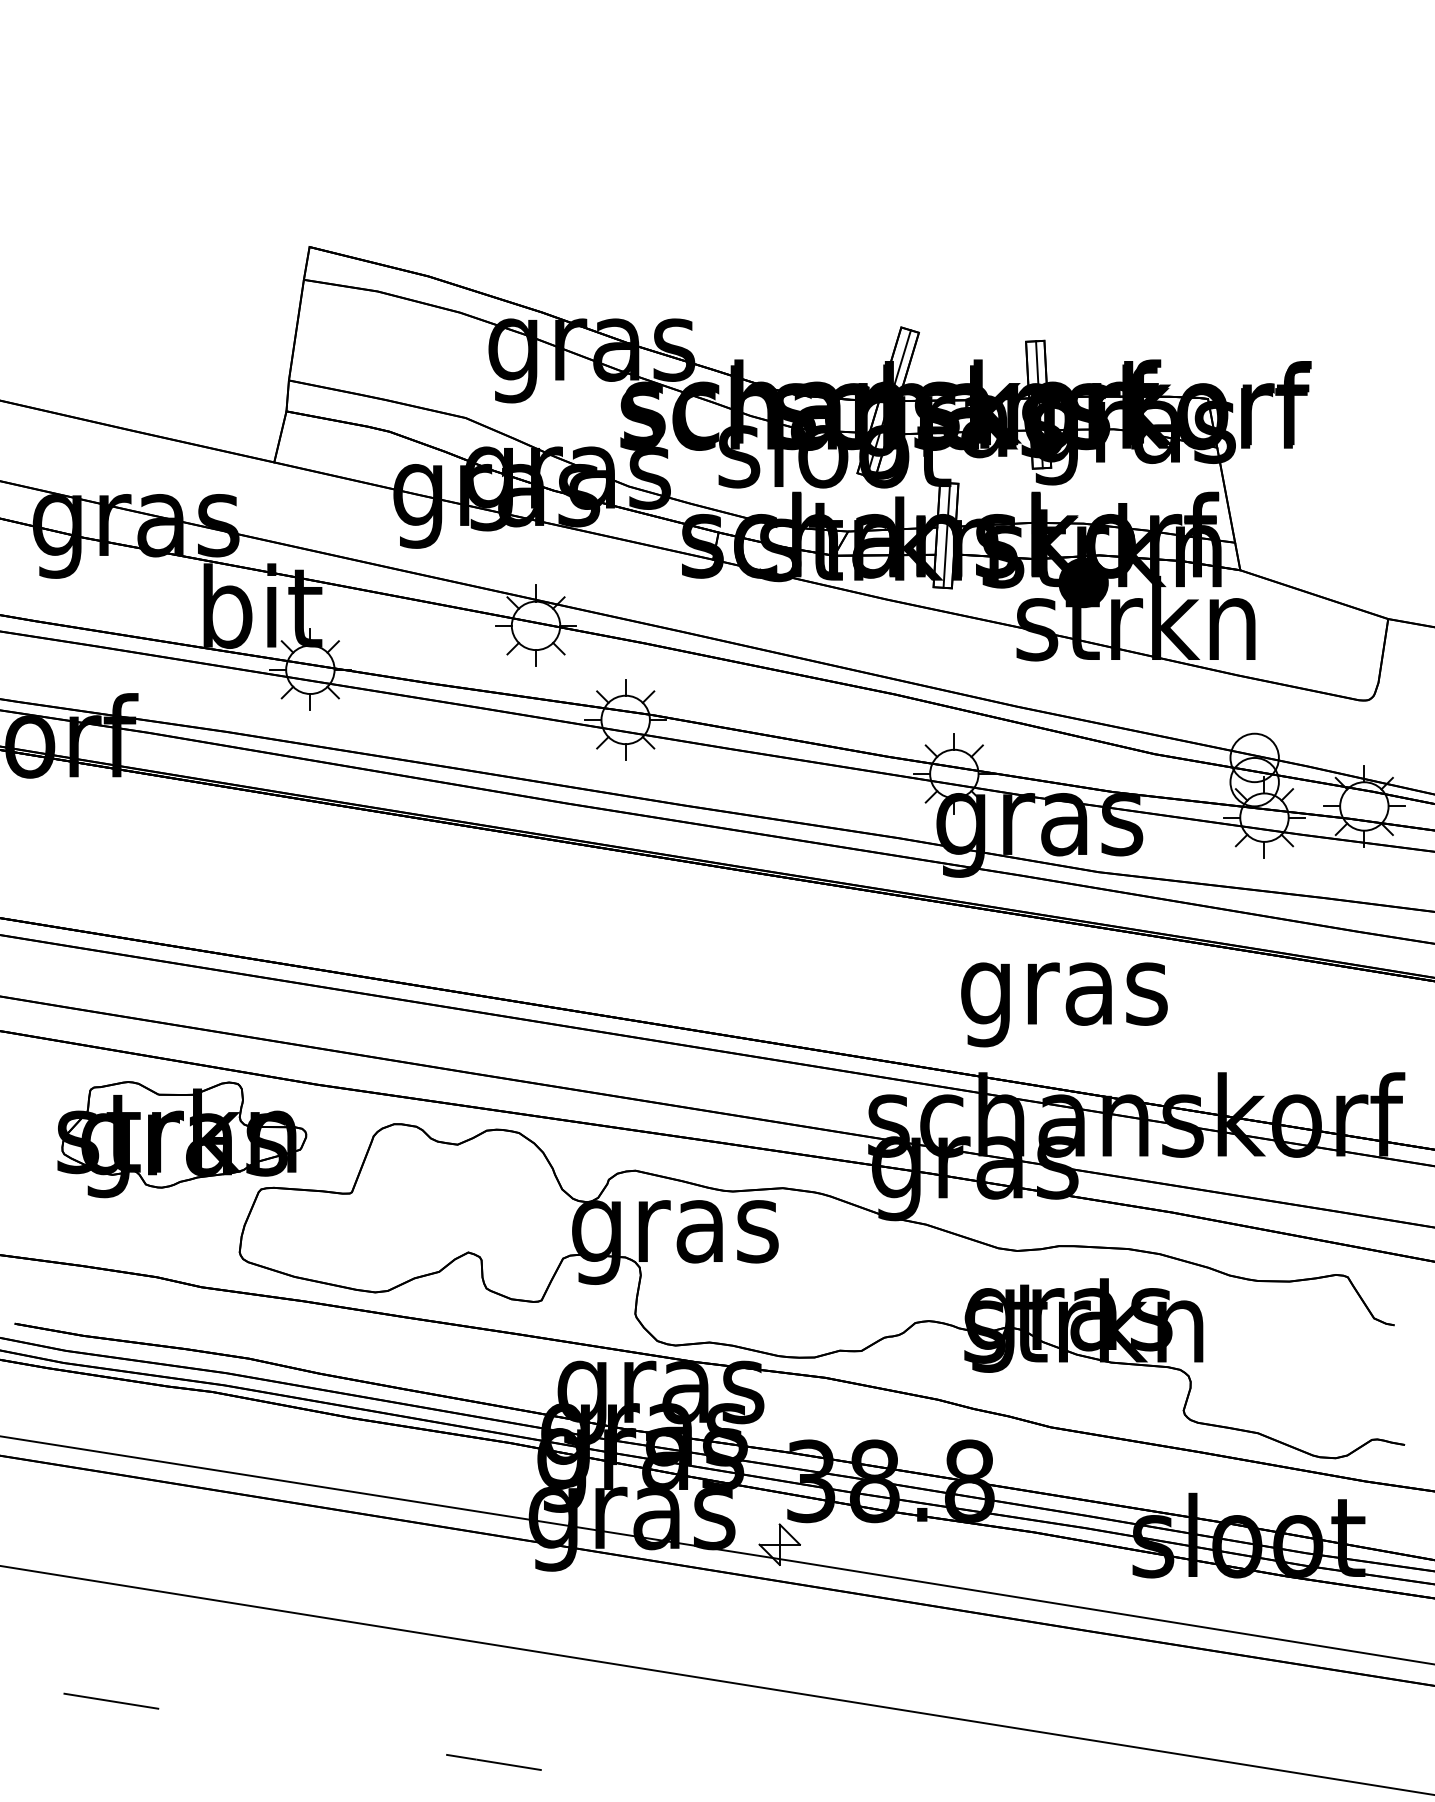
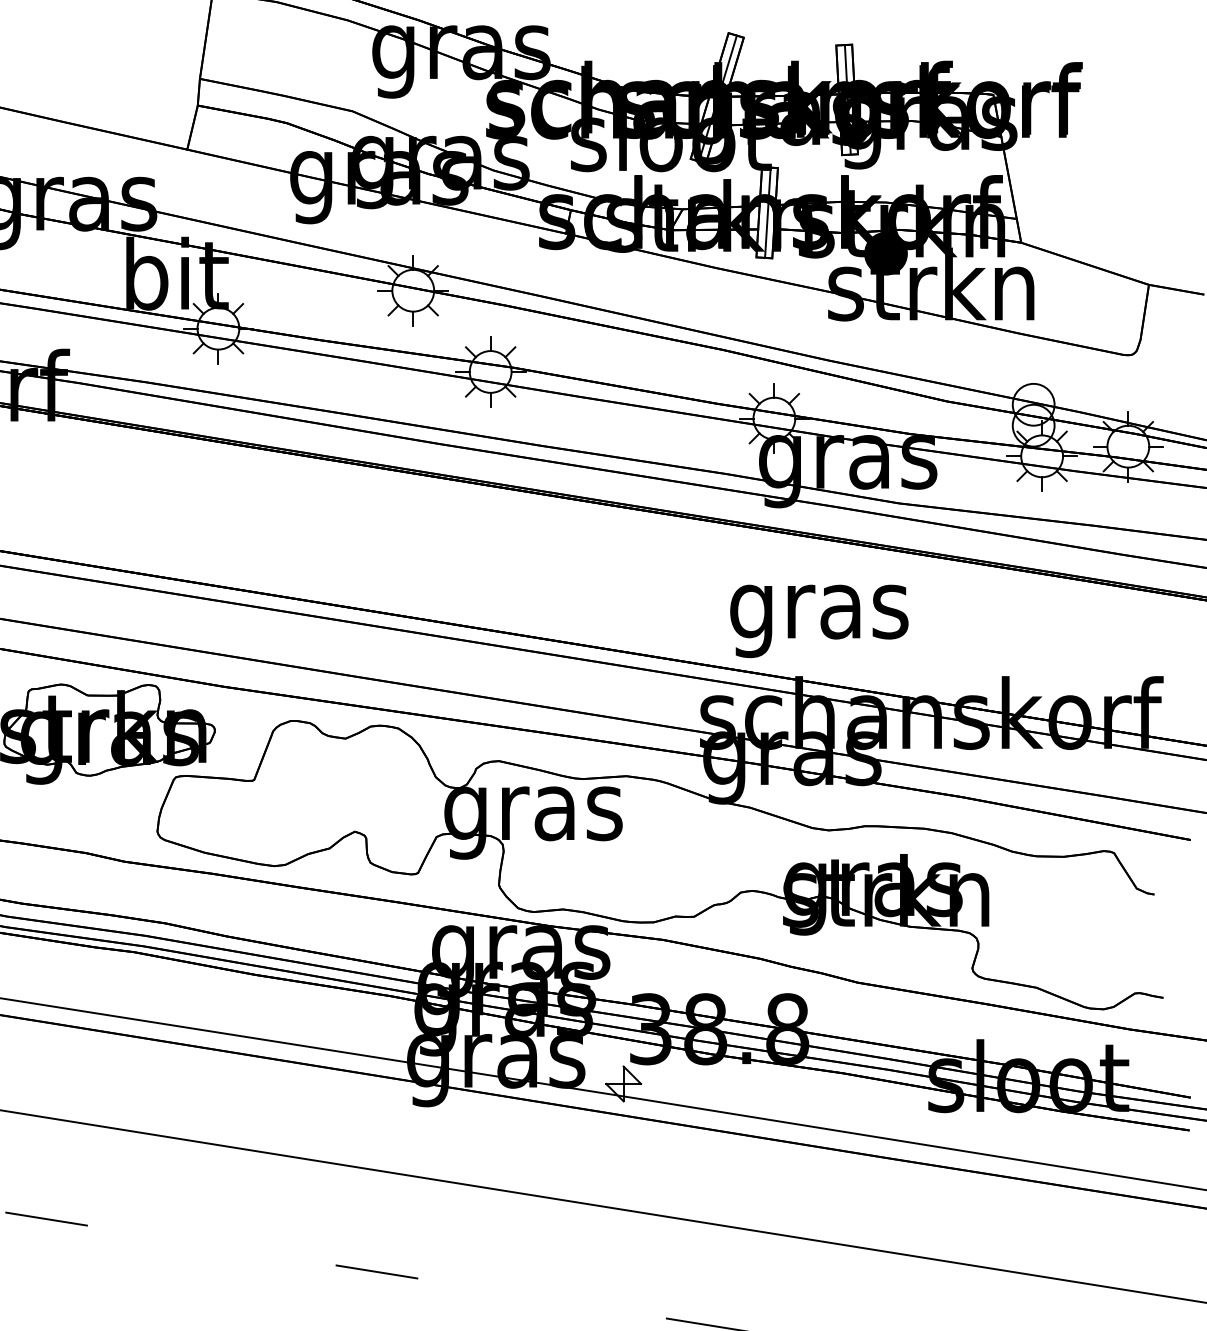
text: (1064, 1004) -> (819, 621), moved

